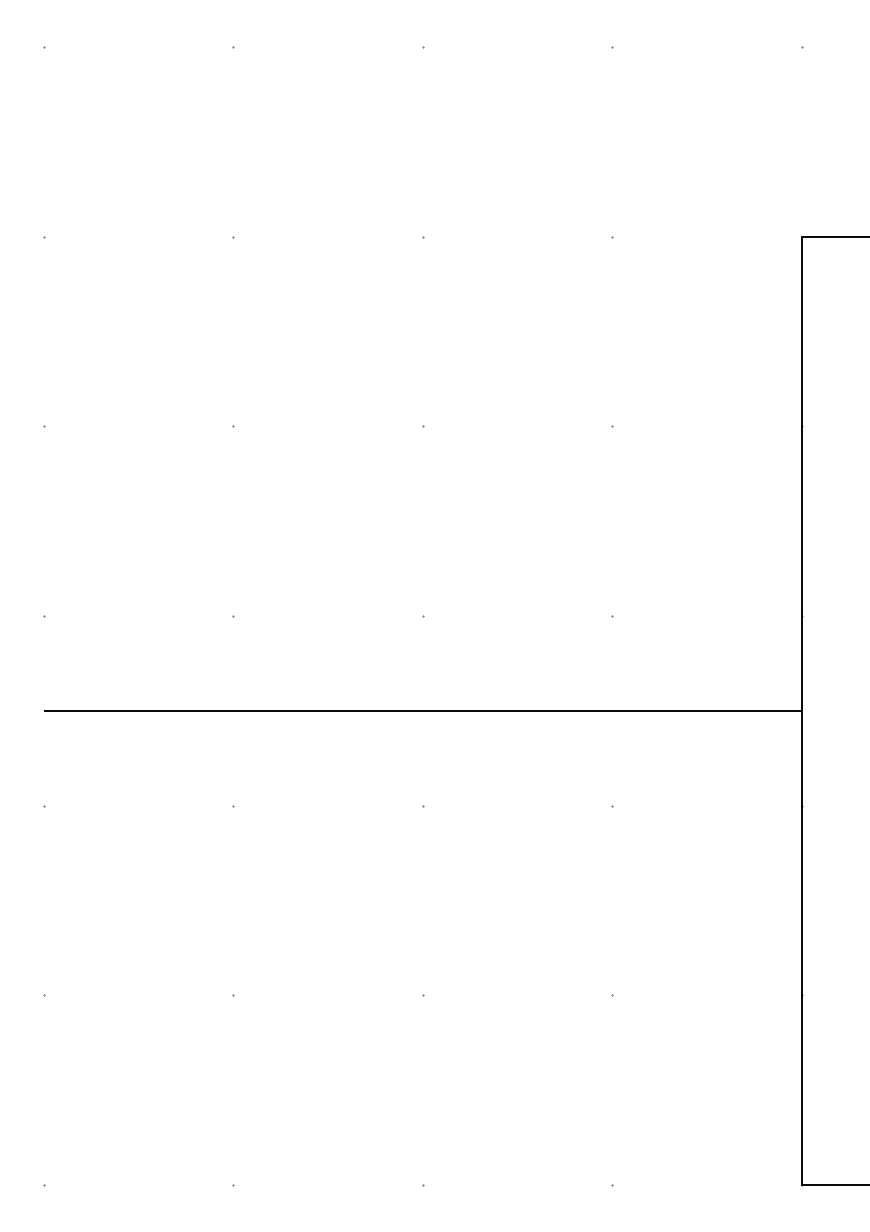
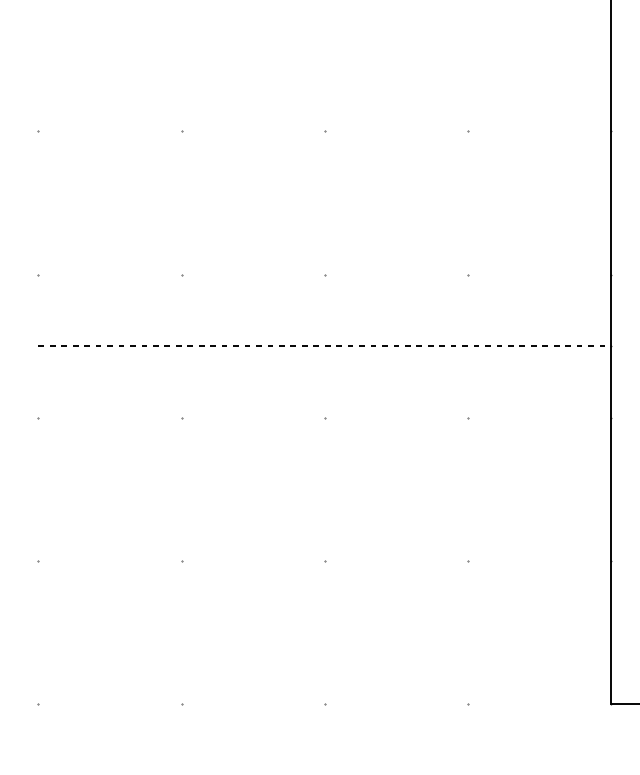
line: (423, 710) -> (325, 345), solid -> dashed

